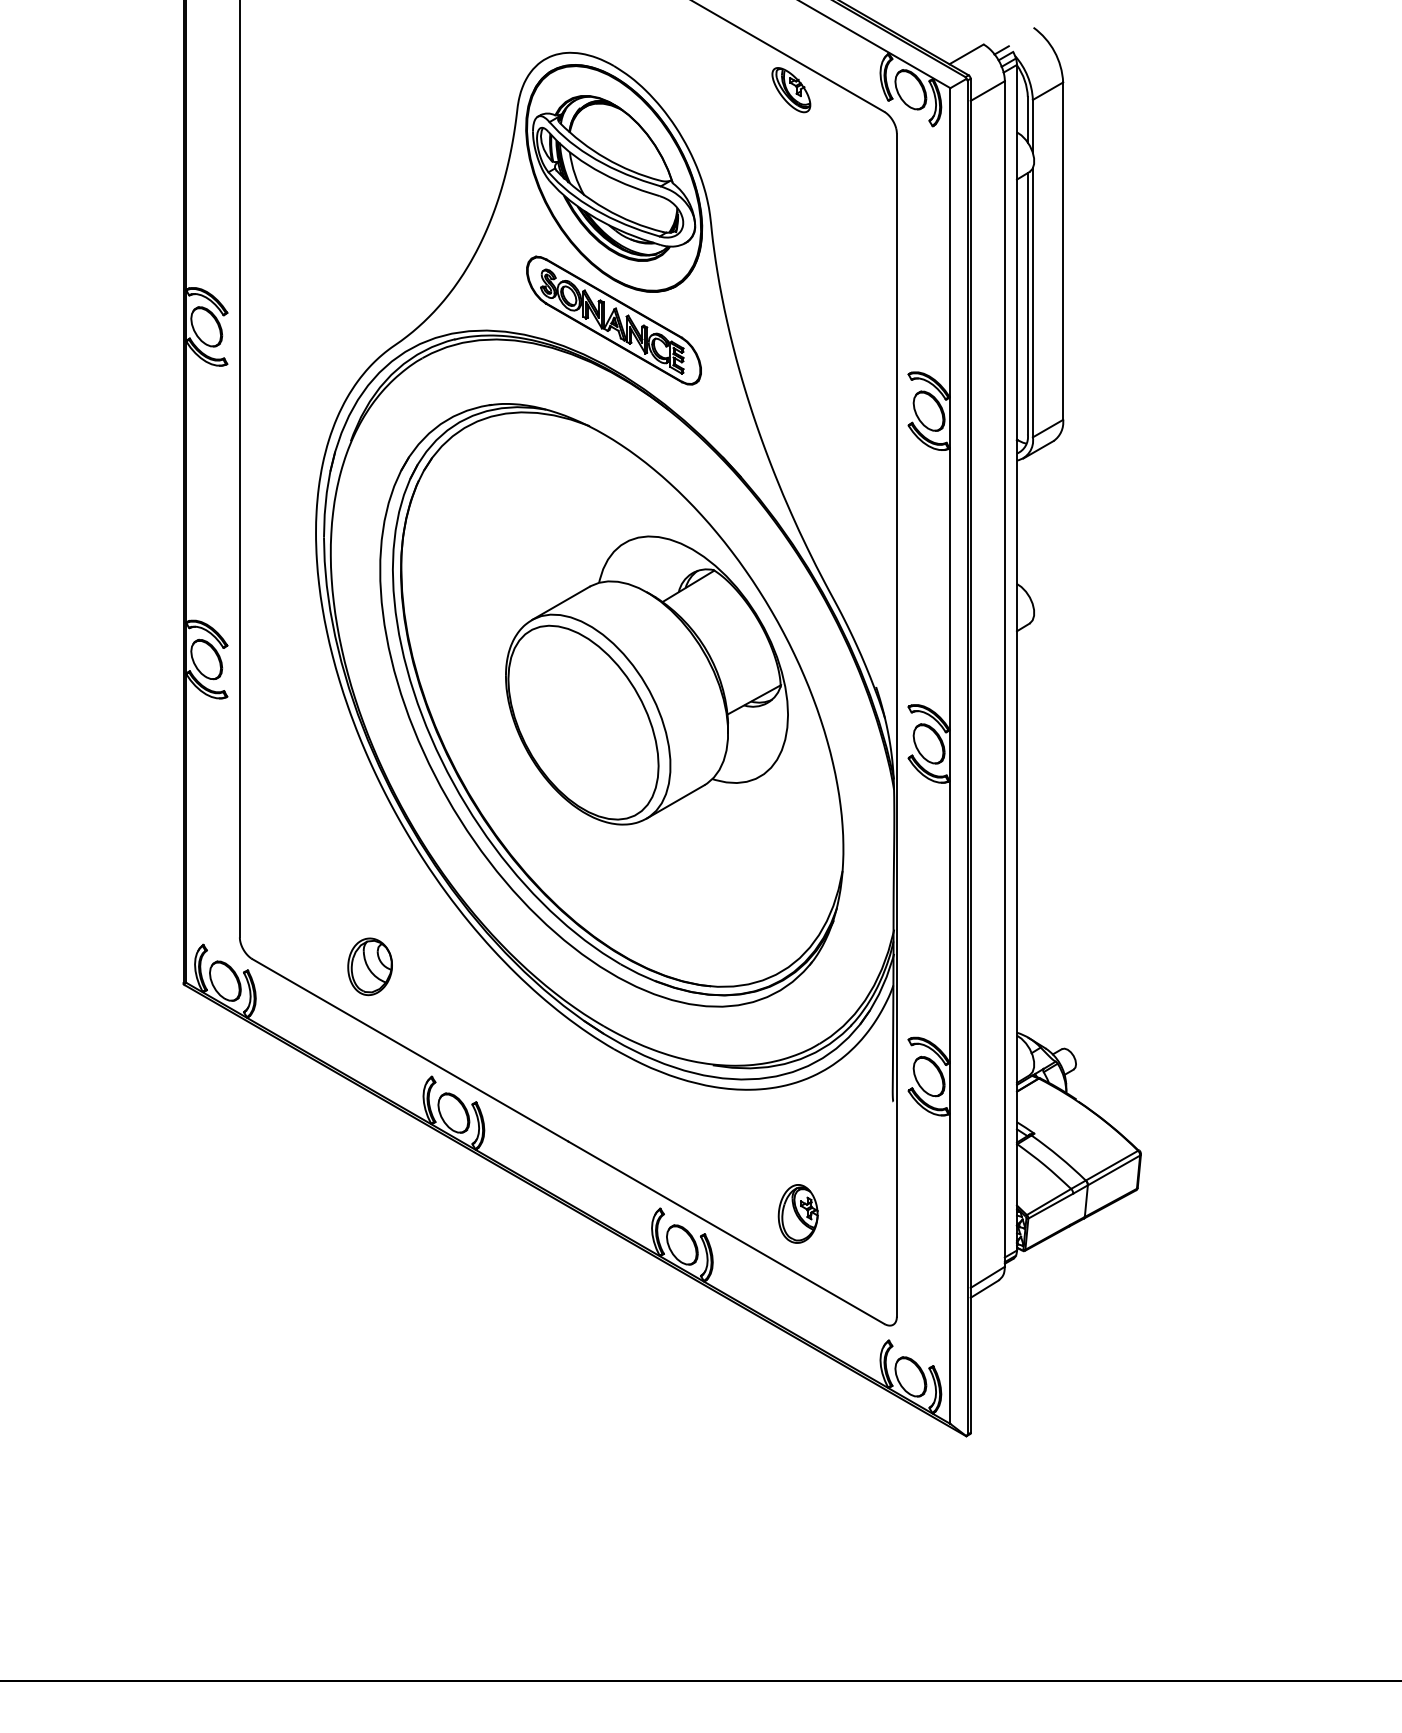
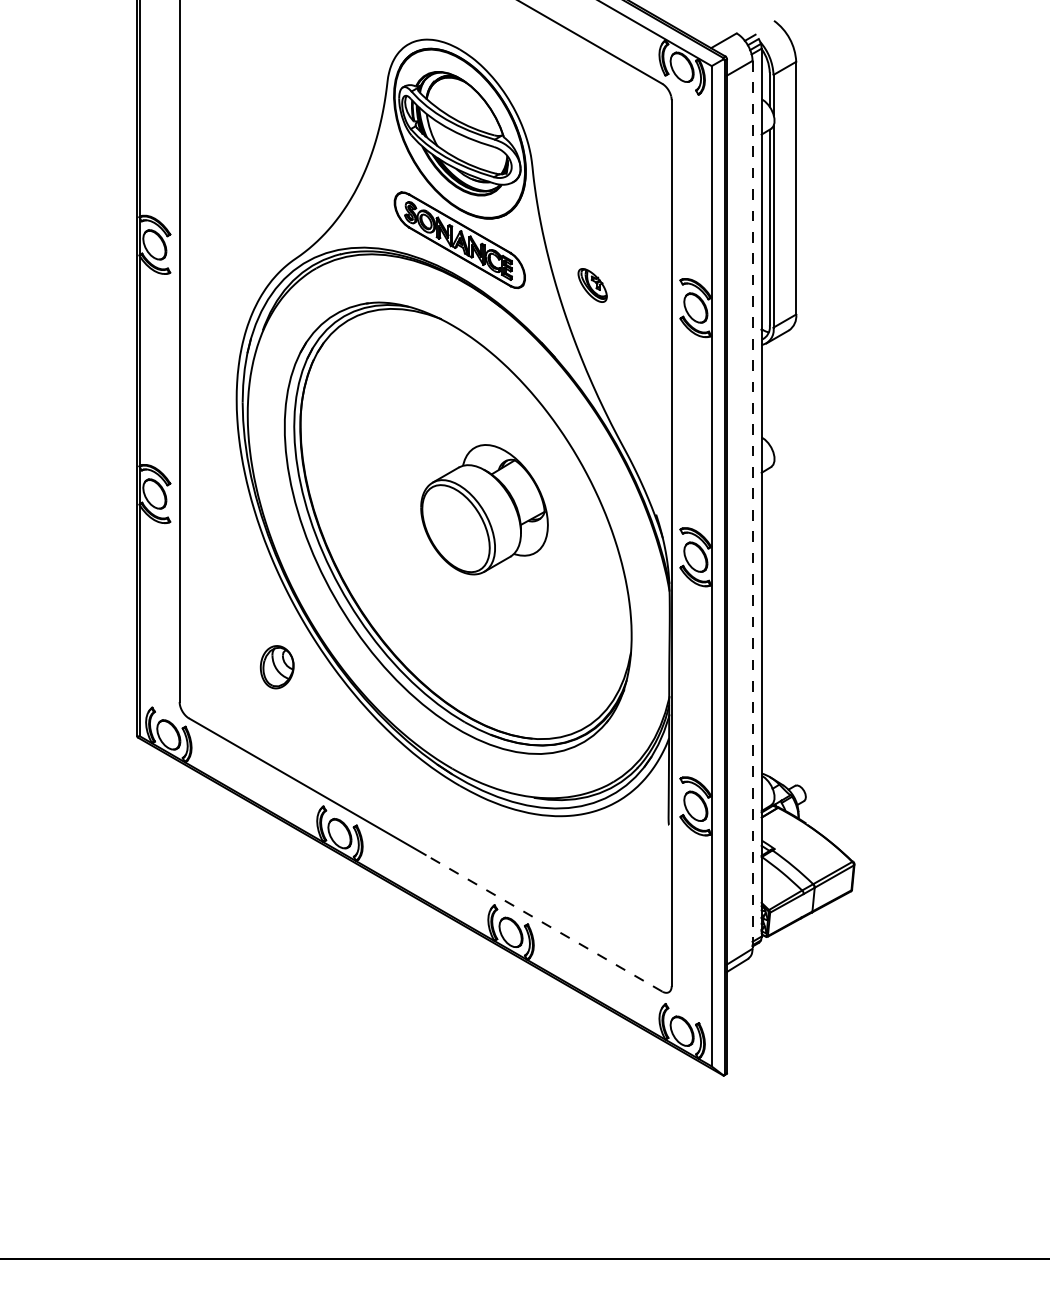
part: (791, 90) -> (592, 285), moved
line: (1004, 674) -> (752, 505), solid -> dashed
part: (646, 680) -> (484, 509), size x0.6
part: (369, 966) -> (276, 666), moved
part: (797, 1213) -> (597, 908), removed
line: (725, 1232) -> (543, 923), solid -> dashed

